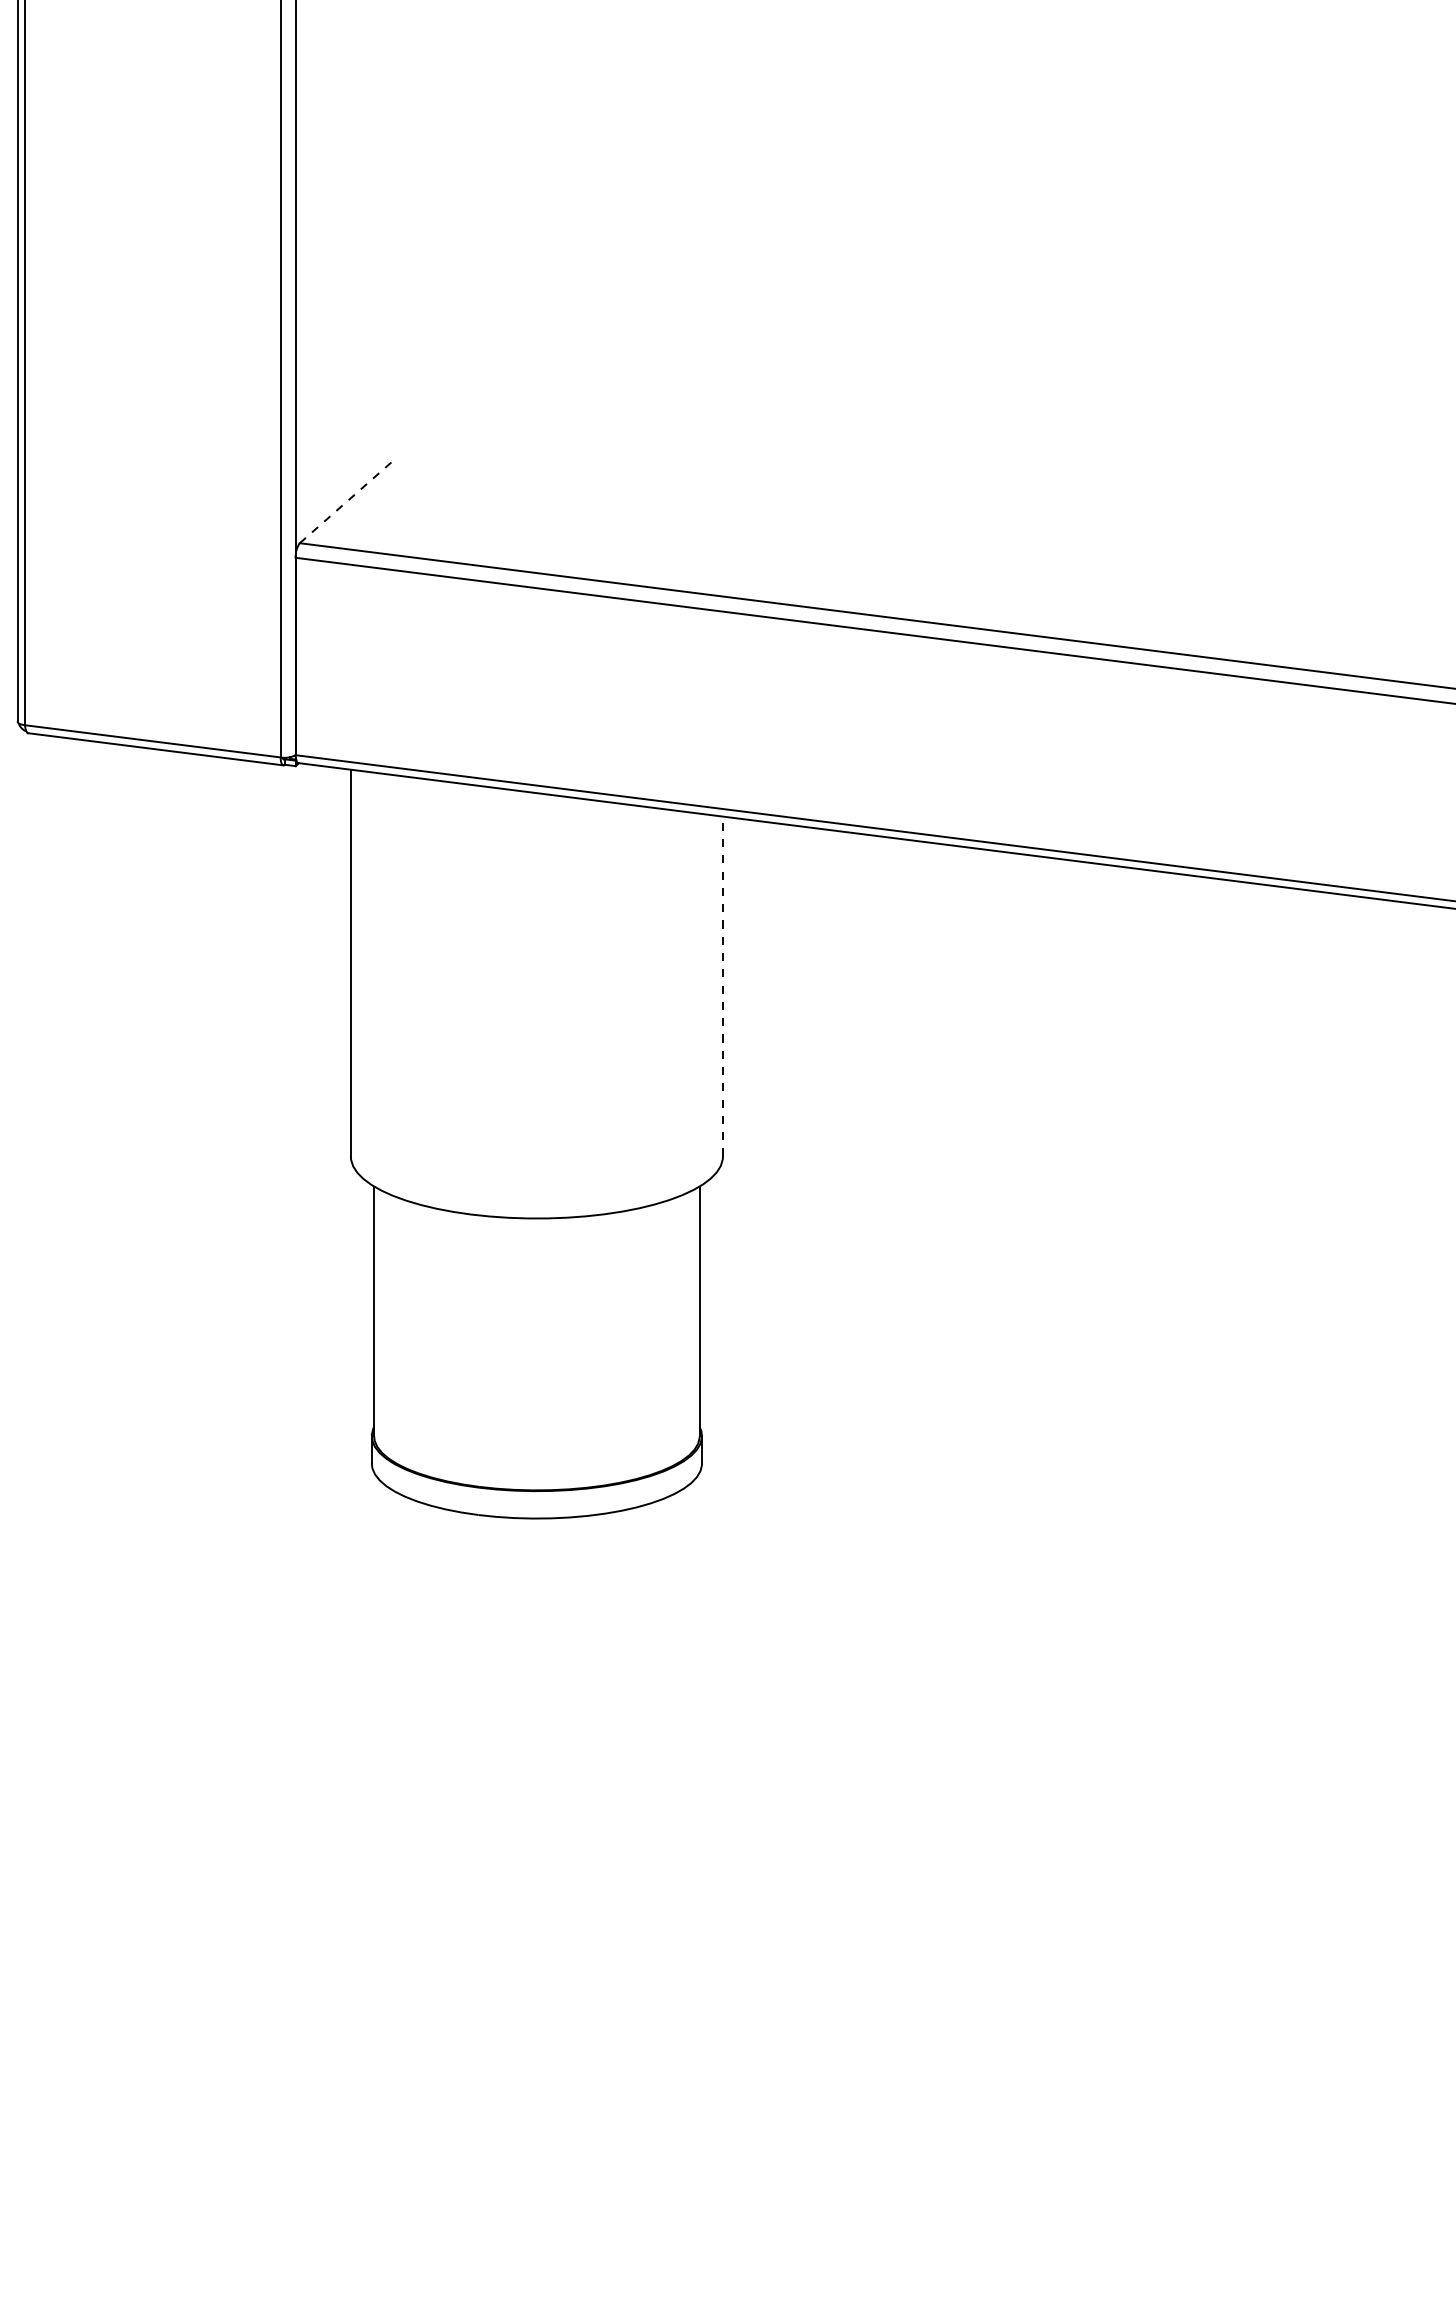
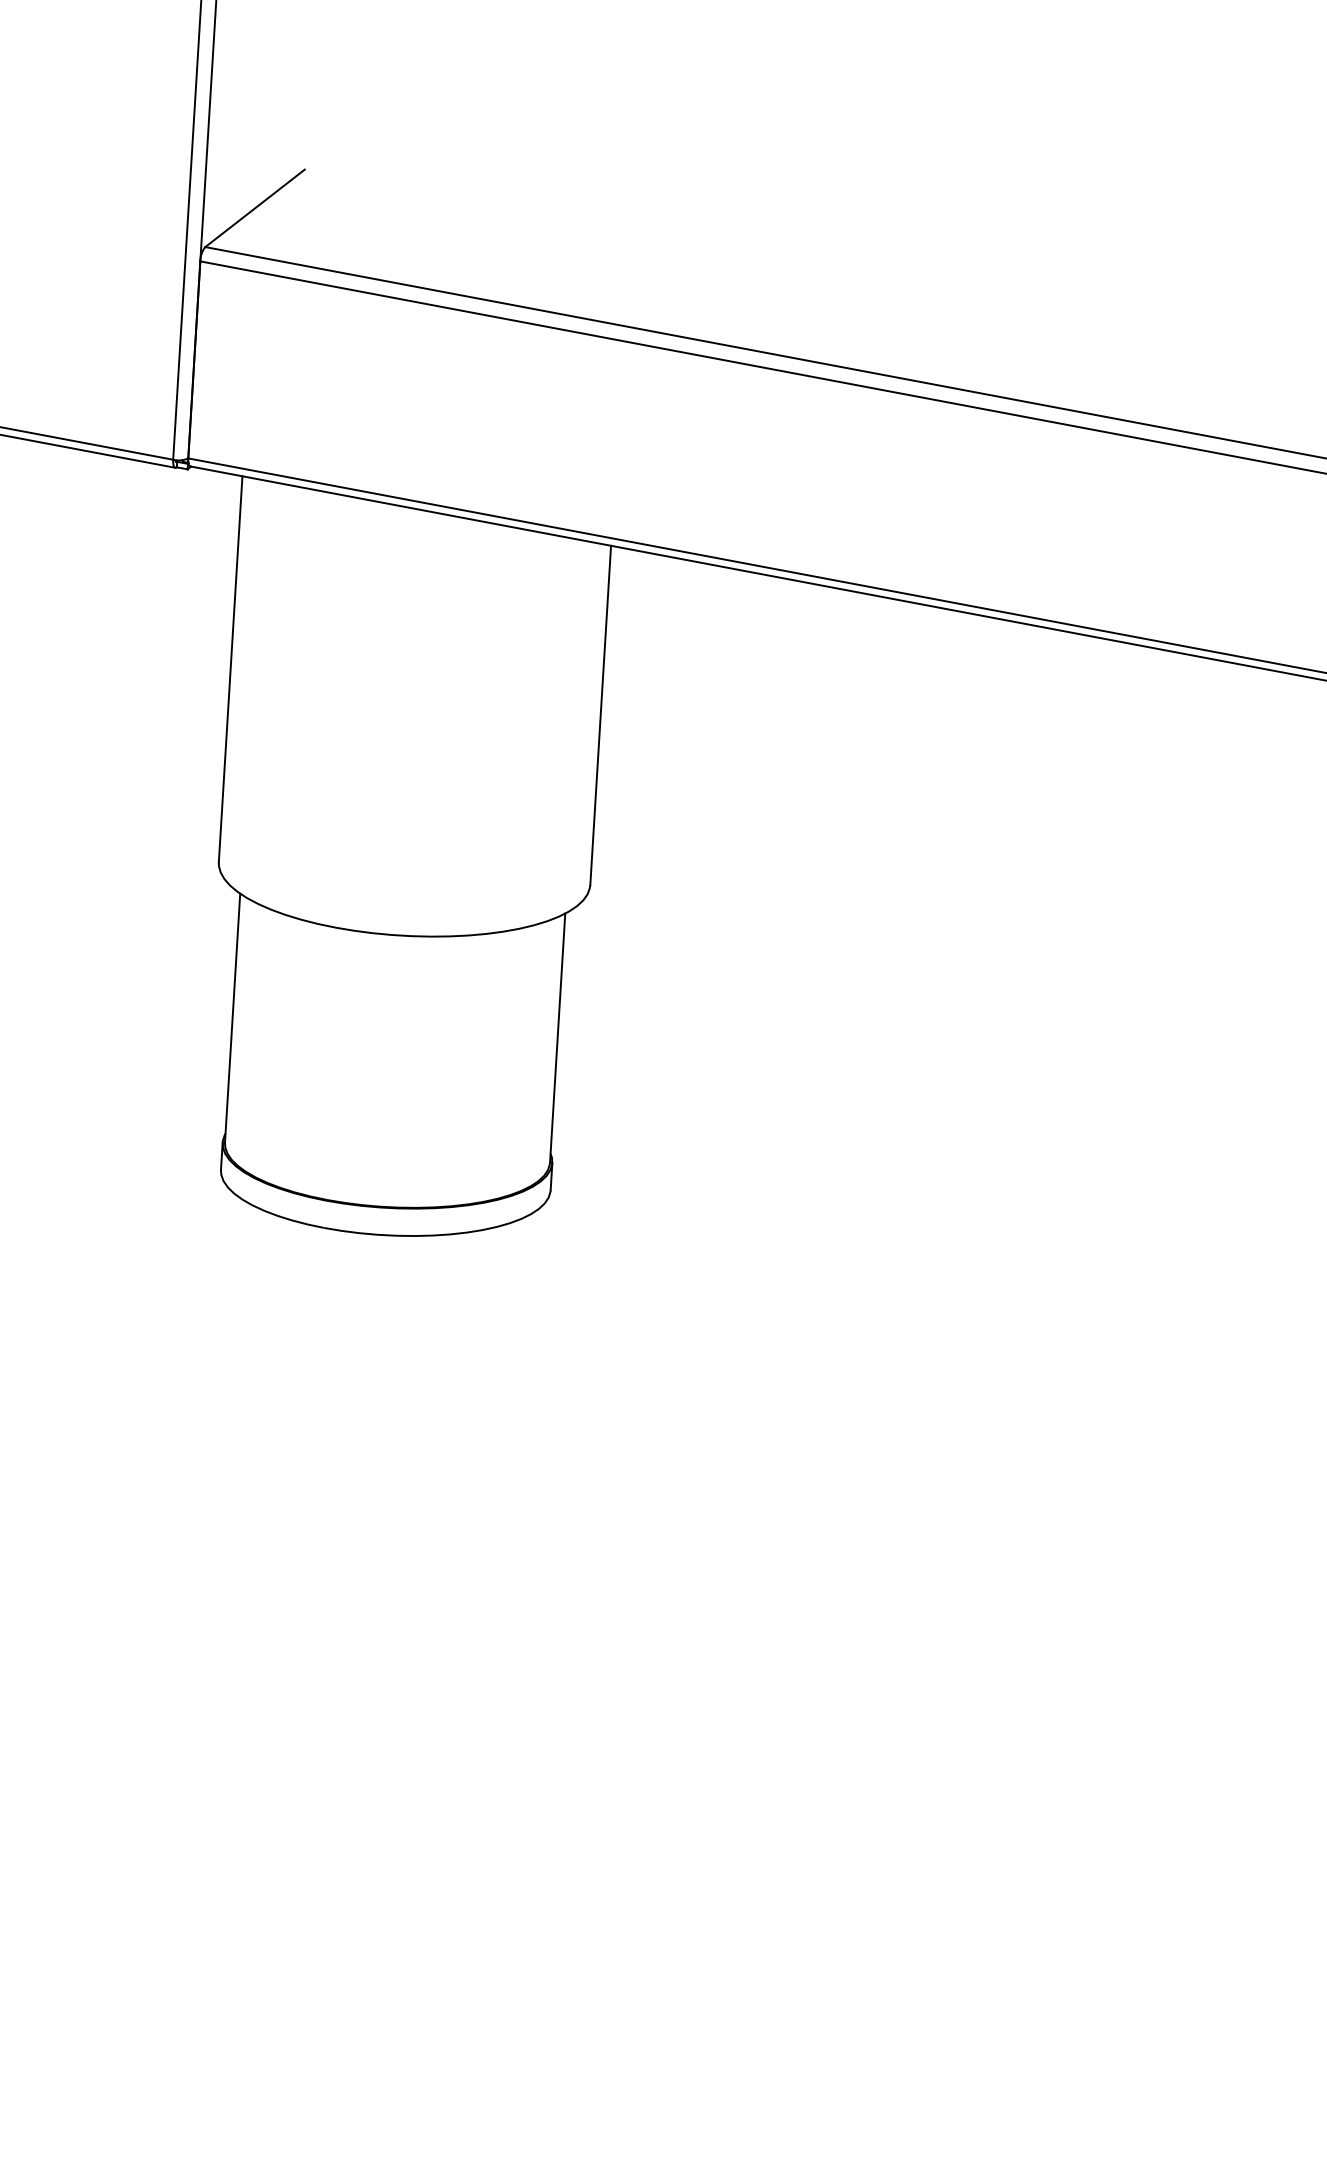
line: (347, 501) -> (255, 208), dashed -> solid
line: (723, 986) -> (601, 715), dashed -> solid

